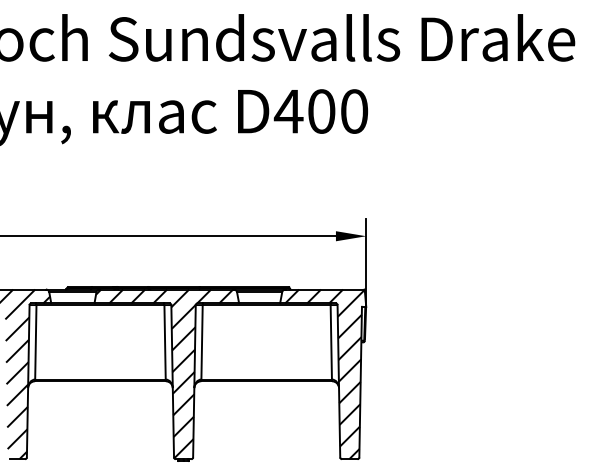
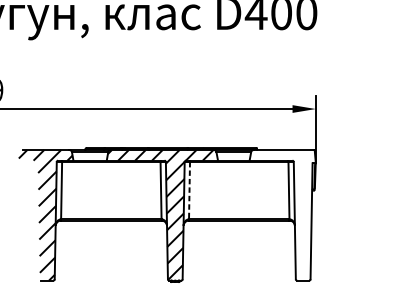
line: (202, 342) -> (189, 190), solid -> dashed
hatch: (324, 374) -> (283, 215), removed

